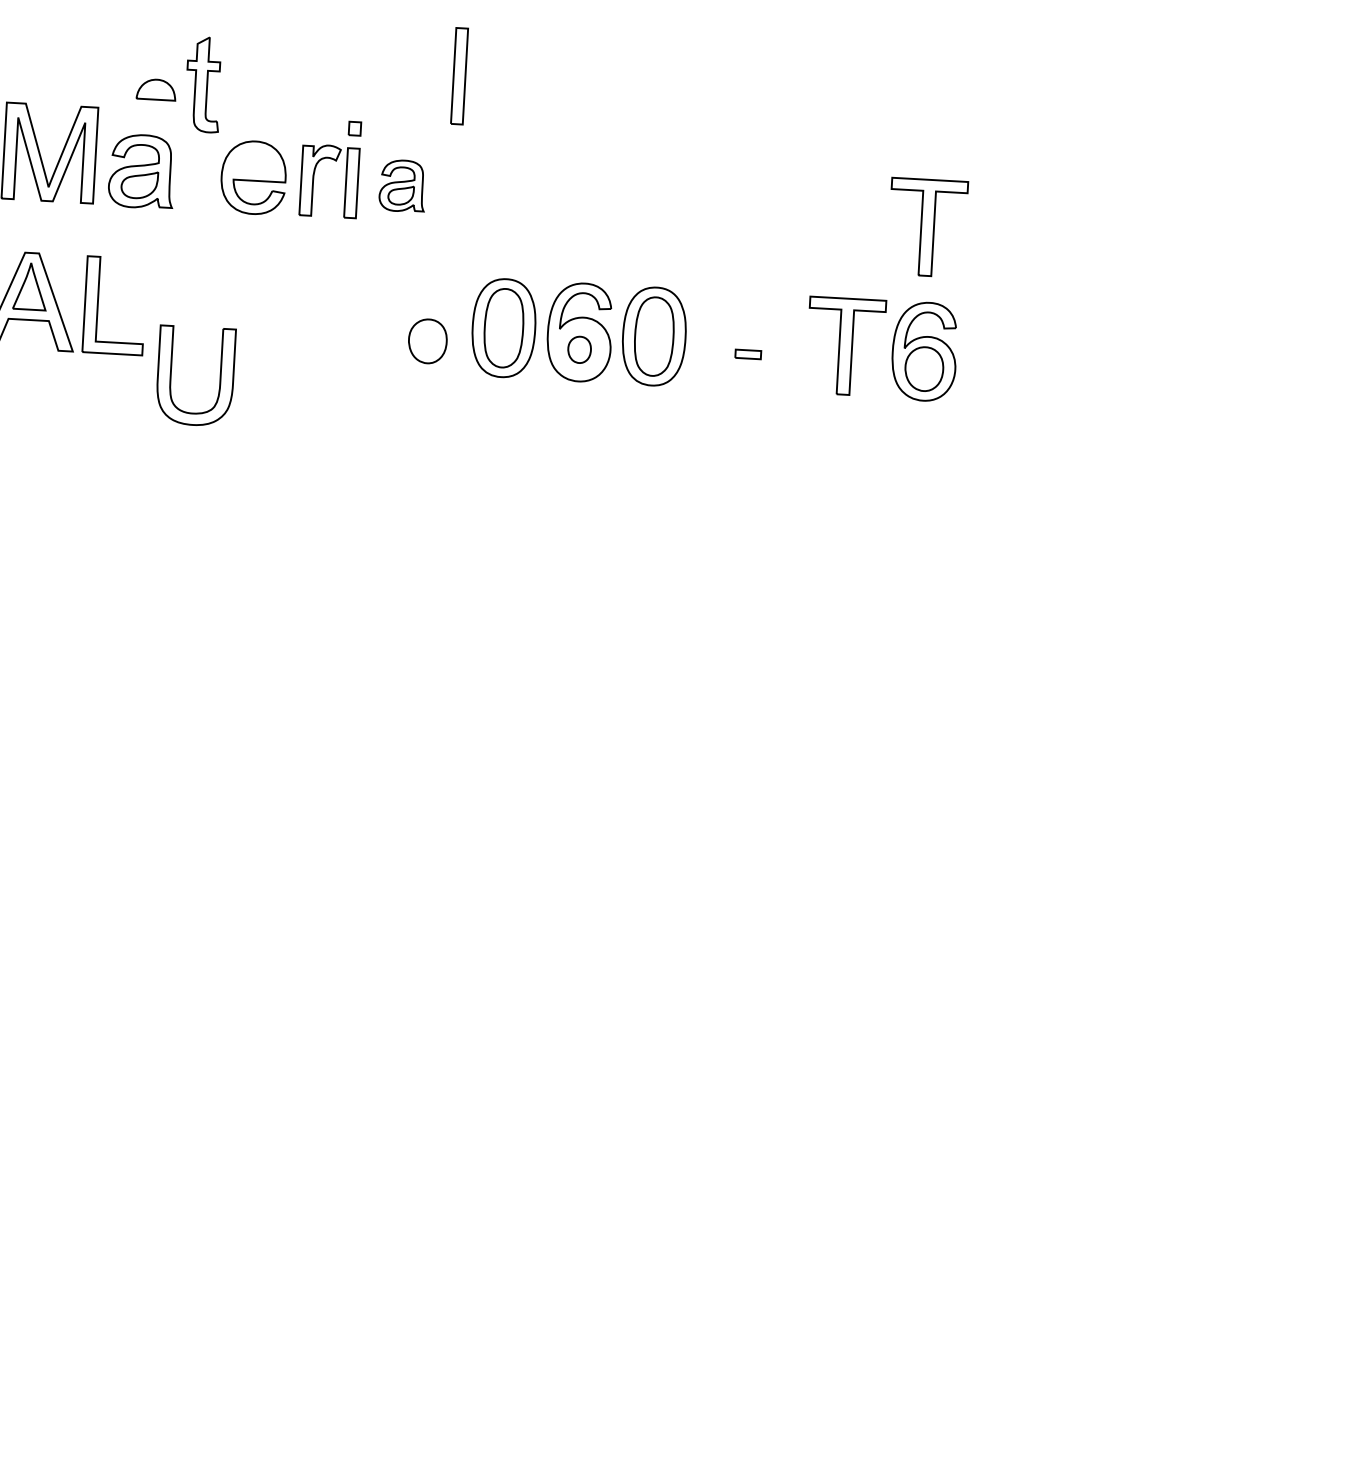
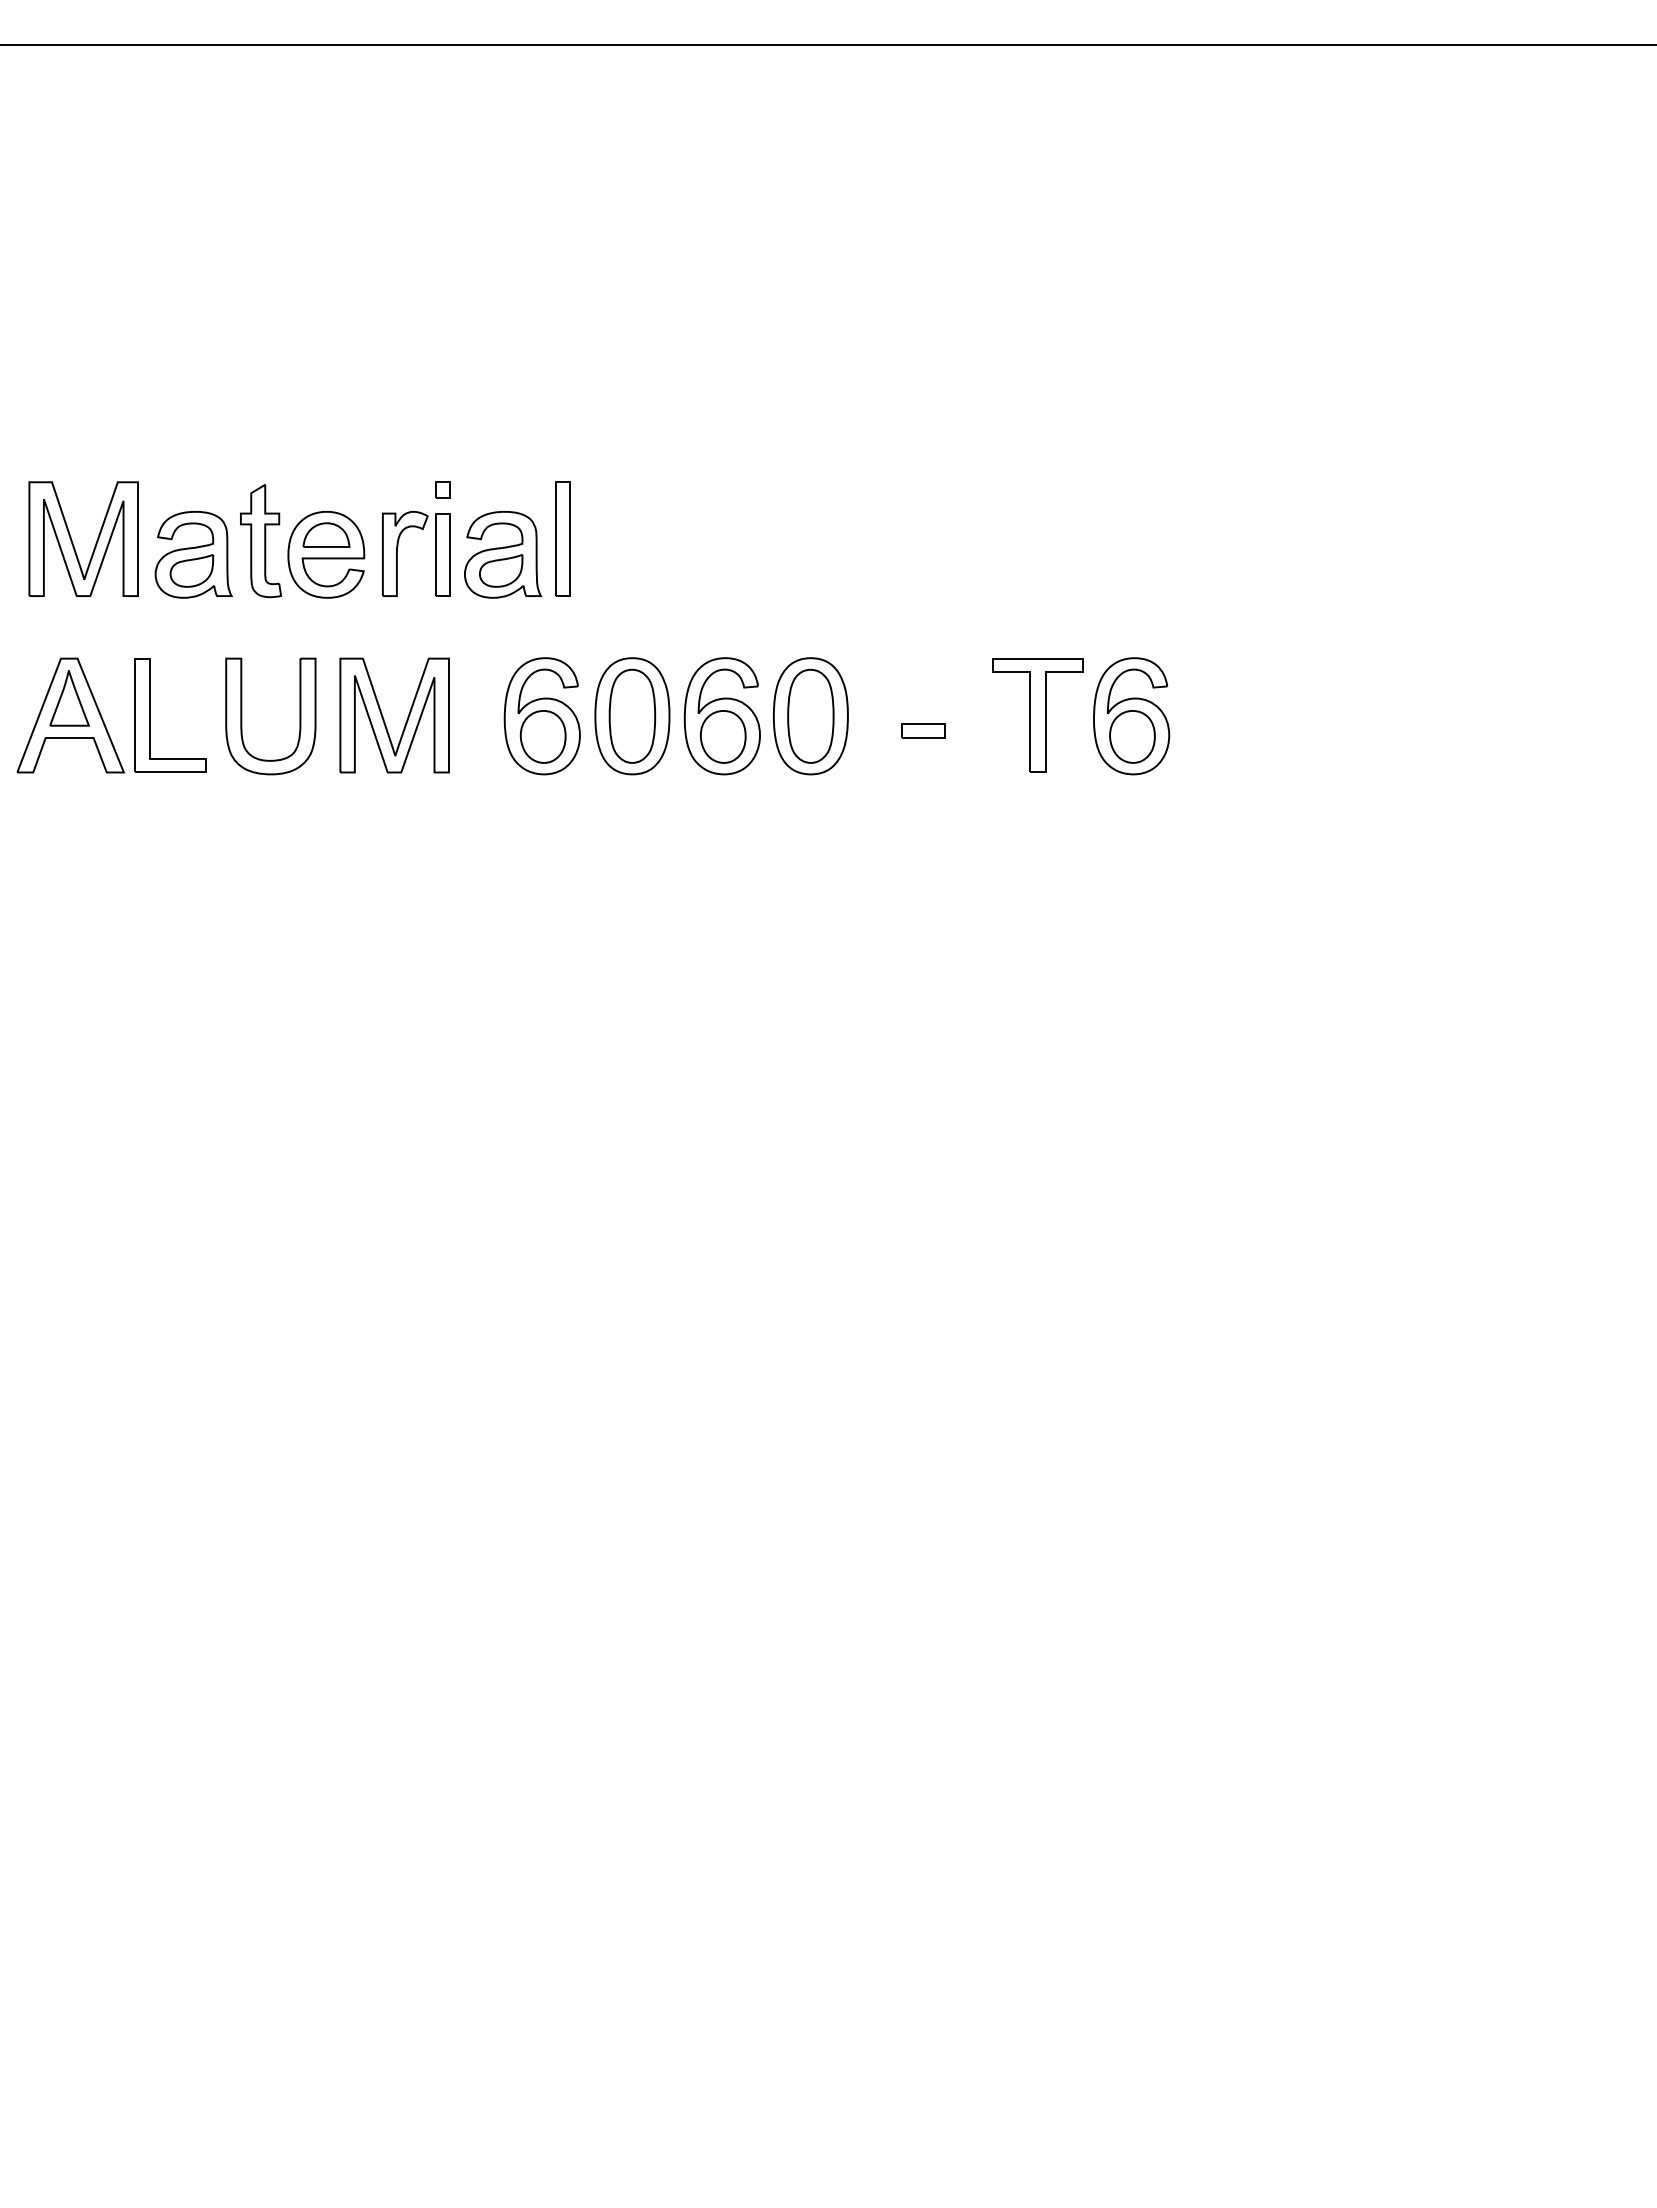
part: (458, 75) -> (562, 538), moved
part: (204, 85) -> (261, 541), moved
part: (156, 89) -> (326, 534), moved
part: (402, 185) -> (503, 554), size x1.43
part: (927, 227) -> (1126, 569), removed
part: (294, 319) -> (384, 719), added
part: (427, 324) -> (541, 716), added
part: (579, 349) -> (723, 736), size x1.67
part: (748, 353) -> (923, 730), size x1.43
part: (171, 374) -> (242, 716), moved

